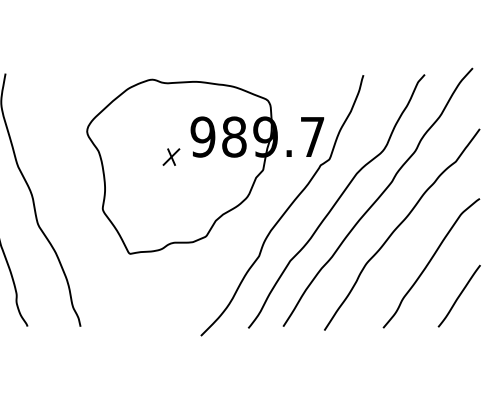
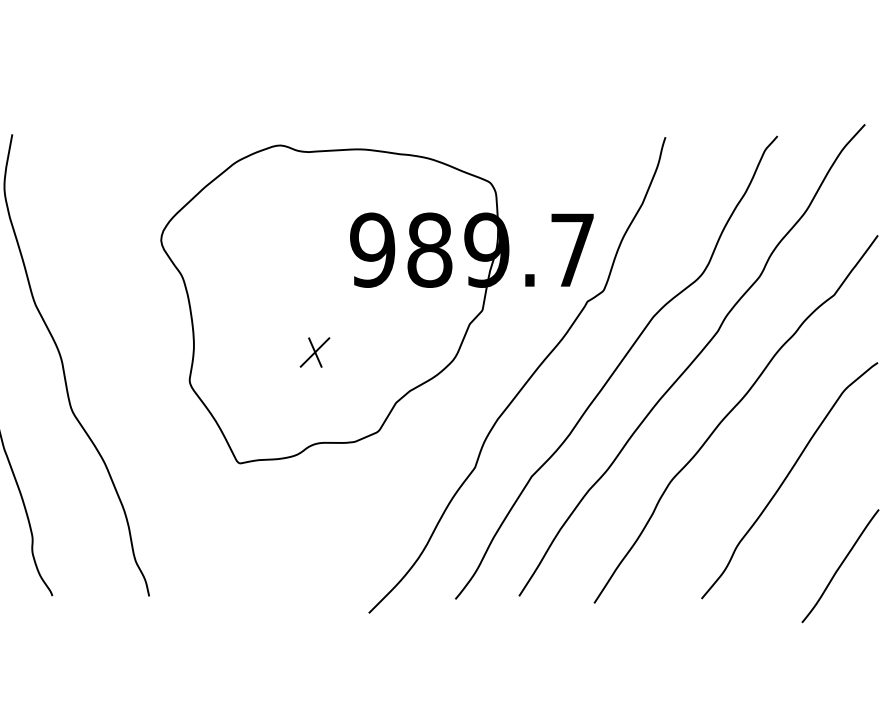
part: (171, 156) -> (315, 351), moved
line: (458, 295) -> (838, 564), moved

